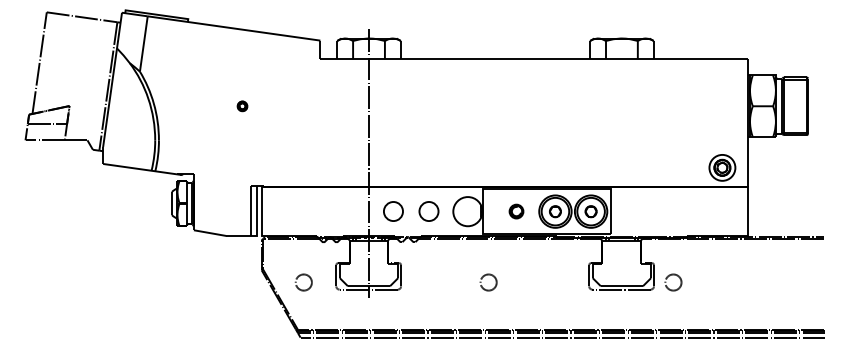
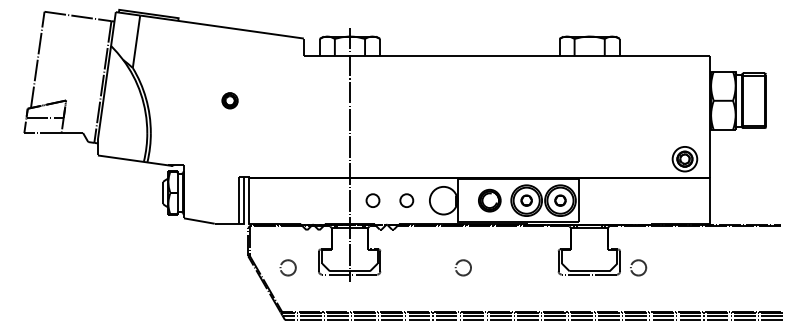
part: (242, 106) -> (230, 101), size x1.67
part: (392, 211) -> (372, 200), size x0.71
part: (428, 211) -> (406, 200), size x0.71
part: (516, 211) -> (489, 200), size x1.67

